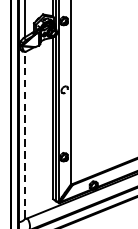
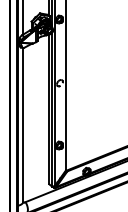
line: (25, 134) -> (23, 124), dashed -> solid

